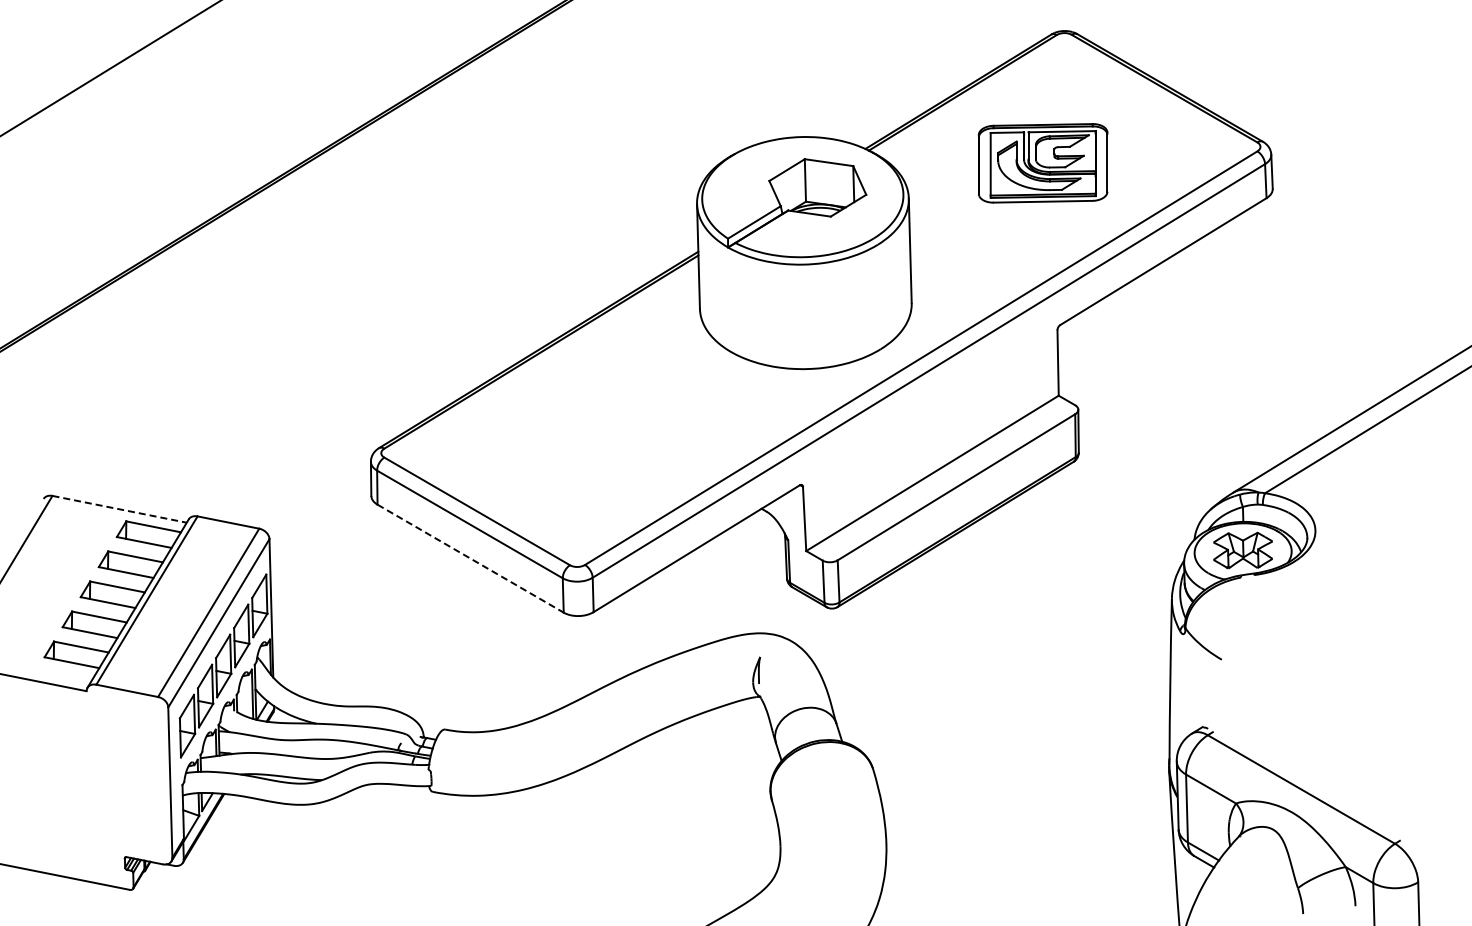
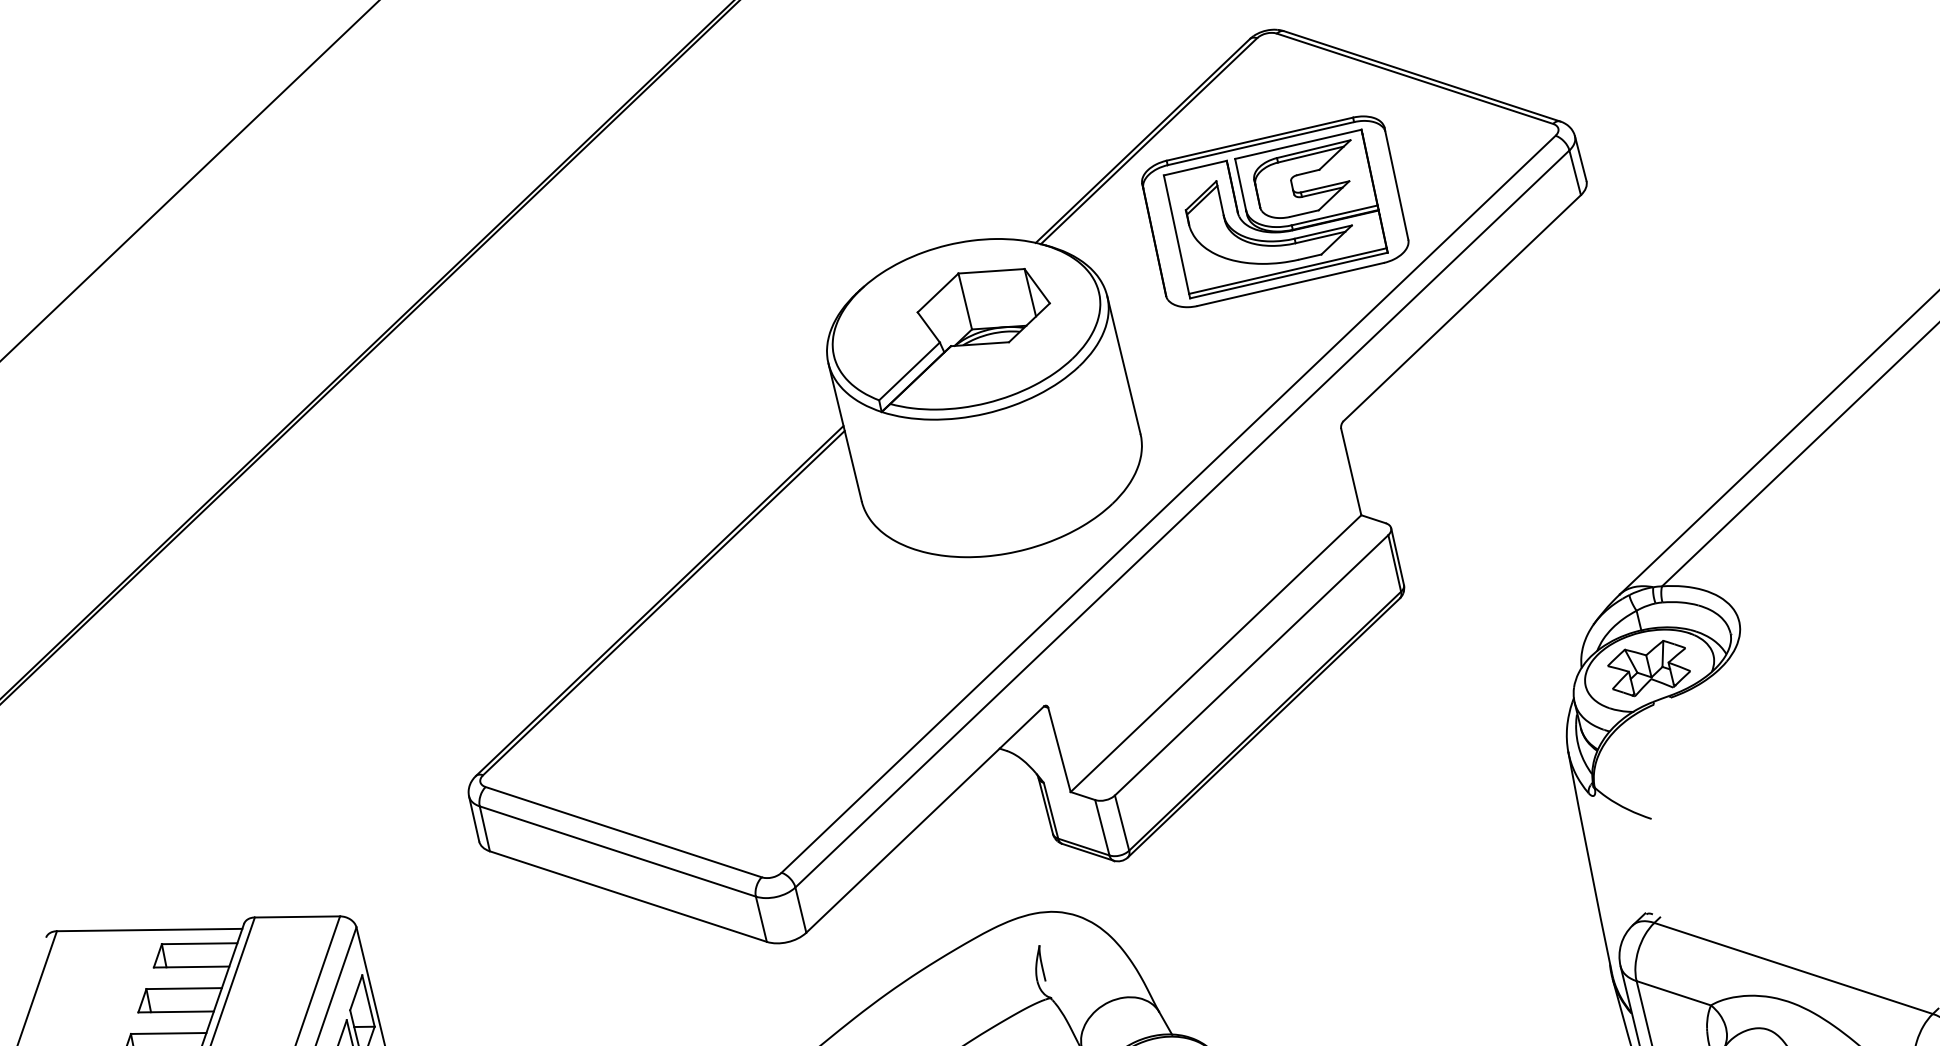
part: (1042, 163) -> (1274, 212), size x1.43
line: (120, 509) -> (150, 930), dashed -> solid
line: (470, 558) -> (628, 896), dashed -> solid

